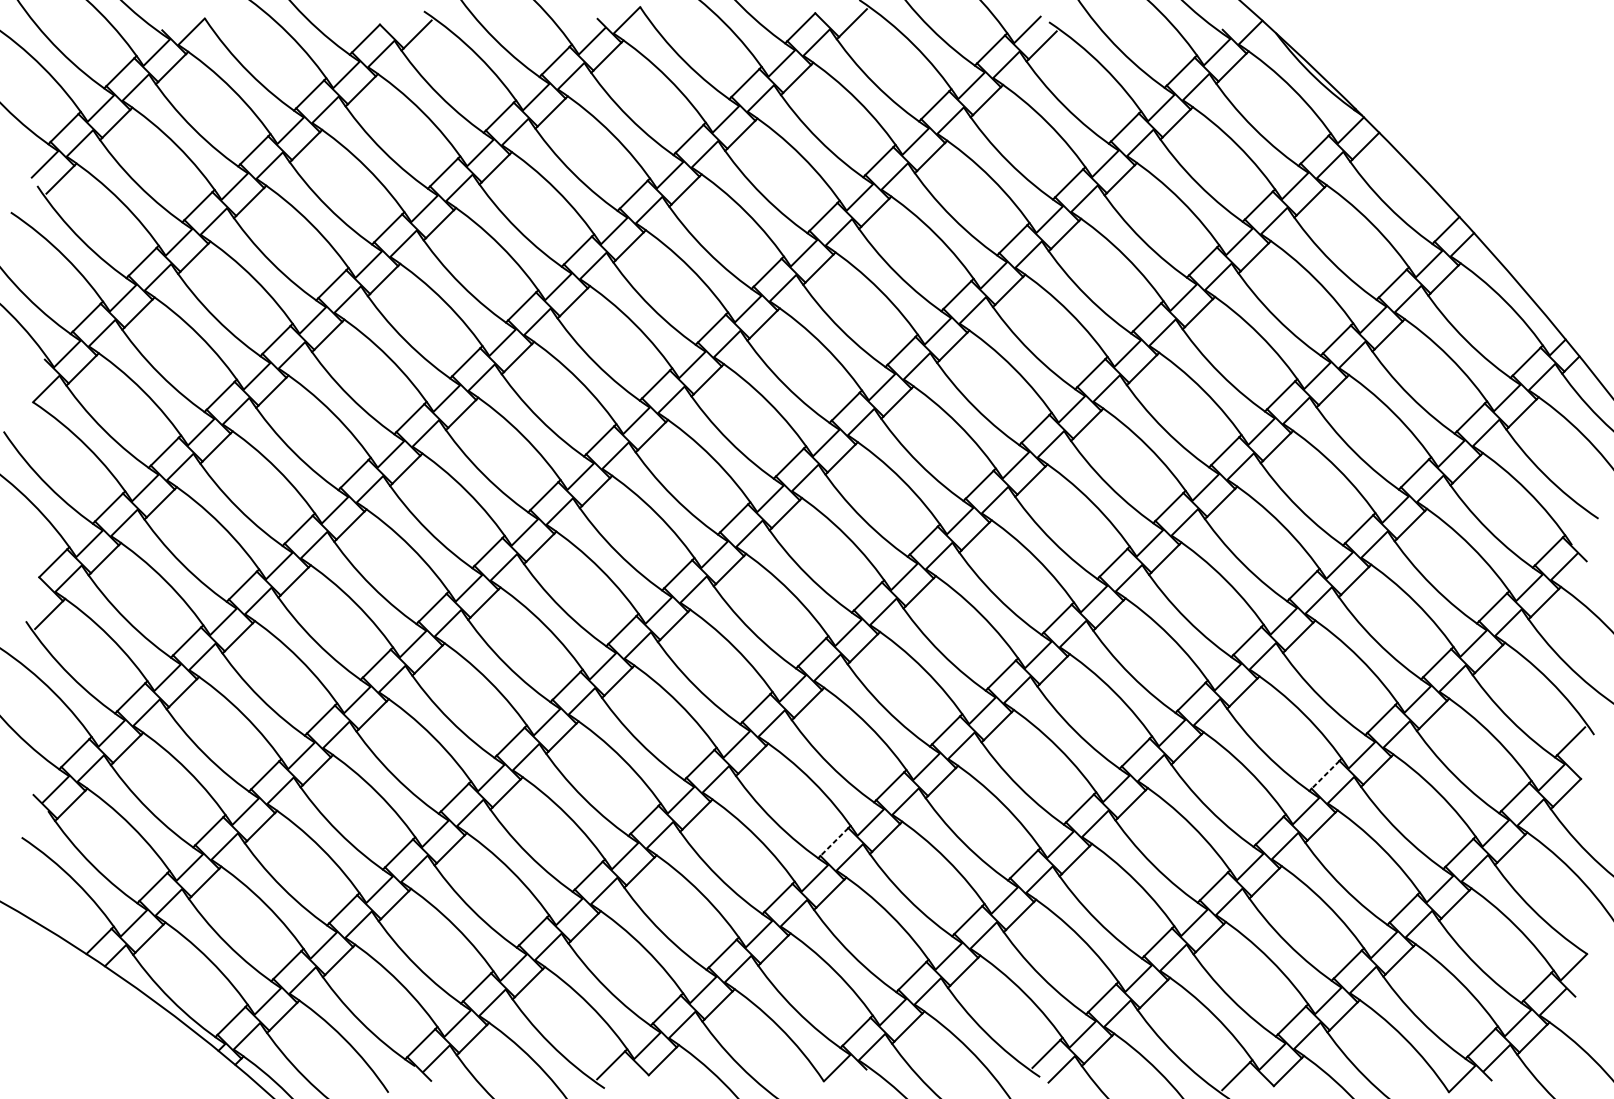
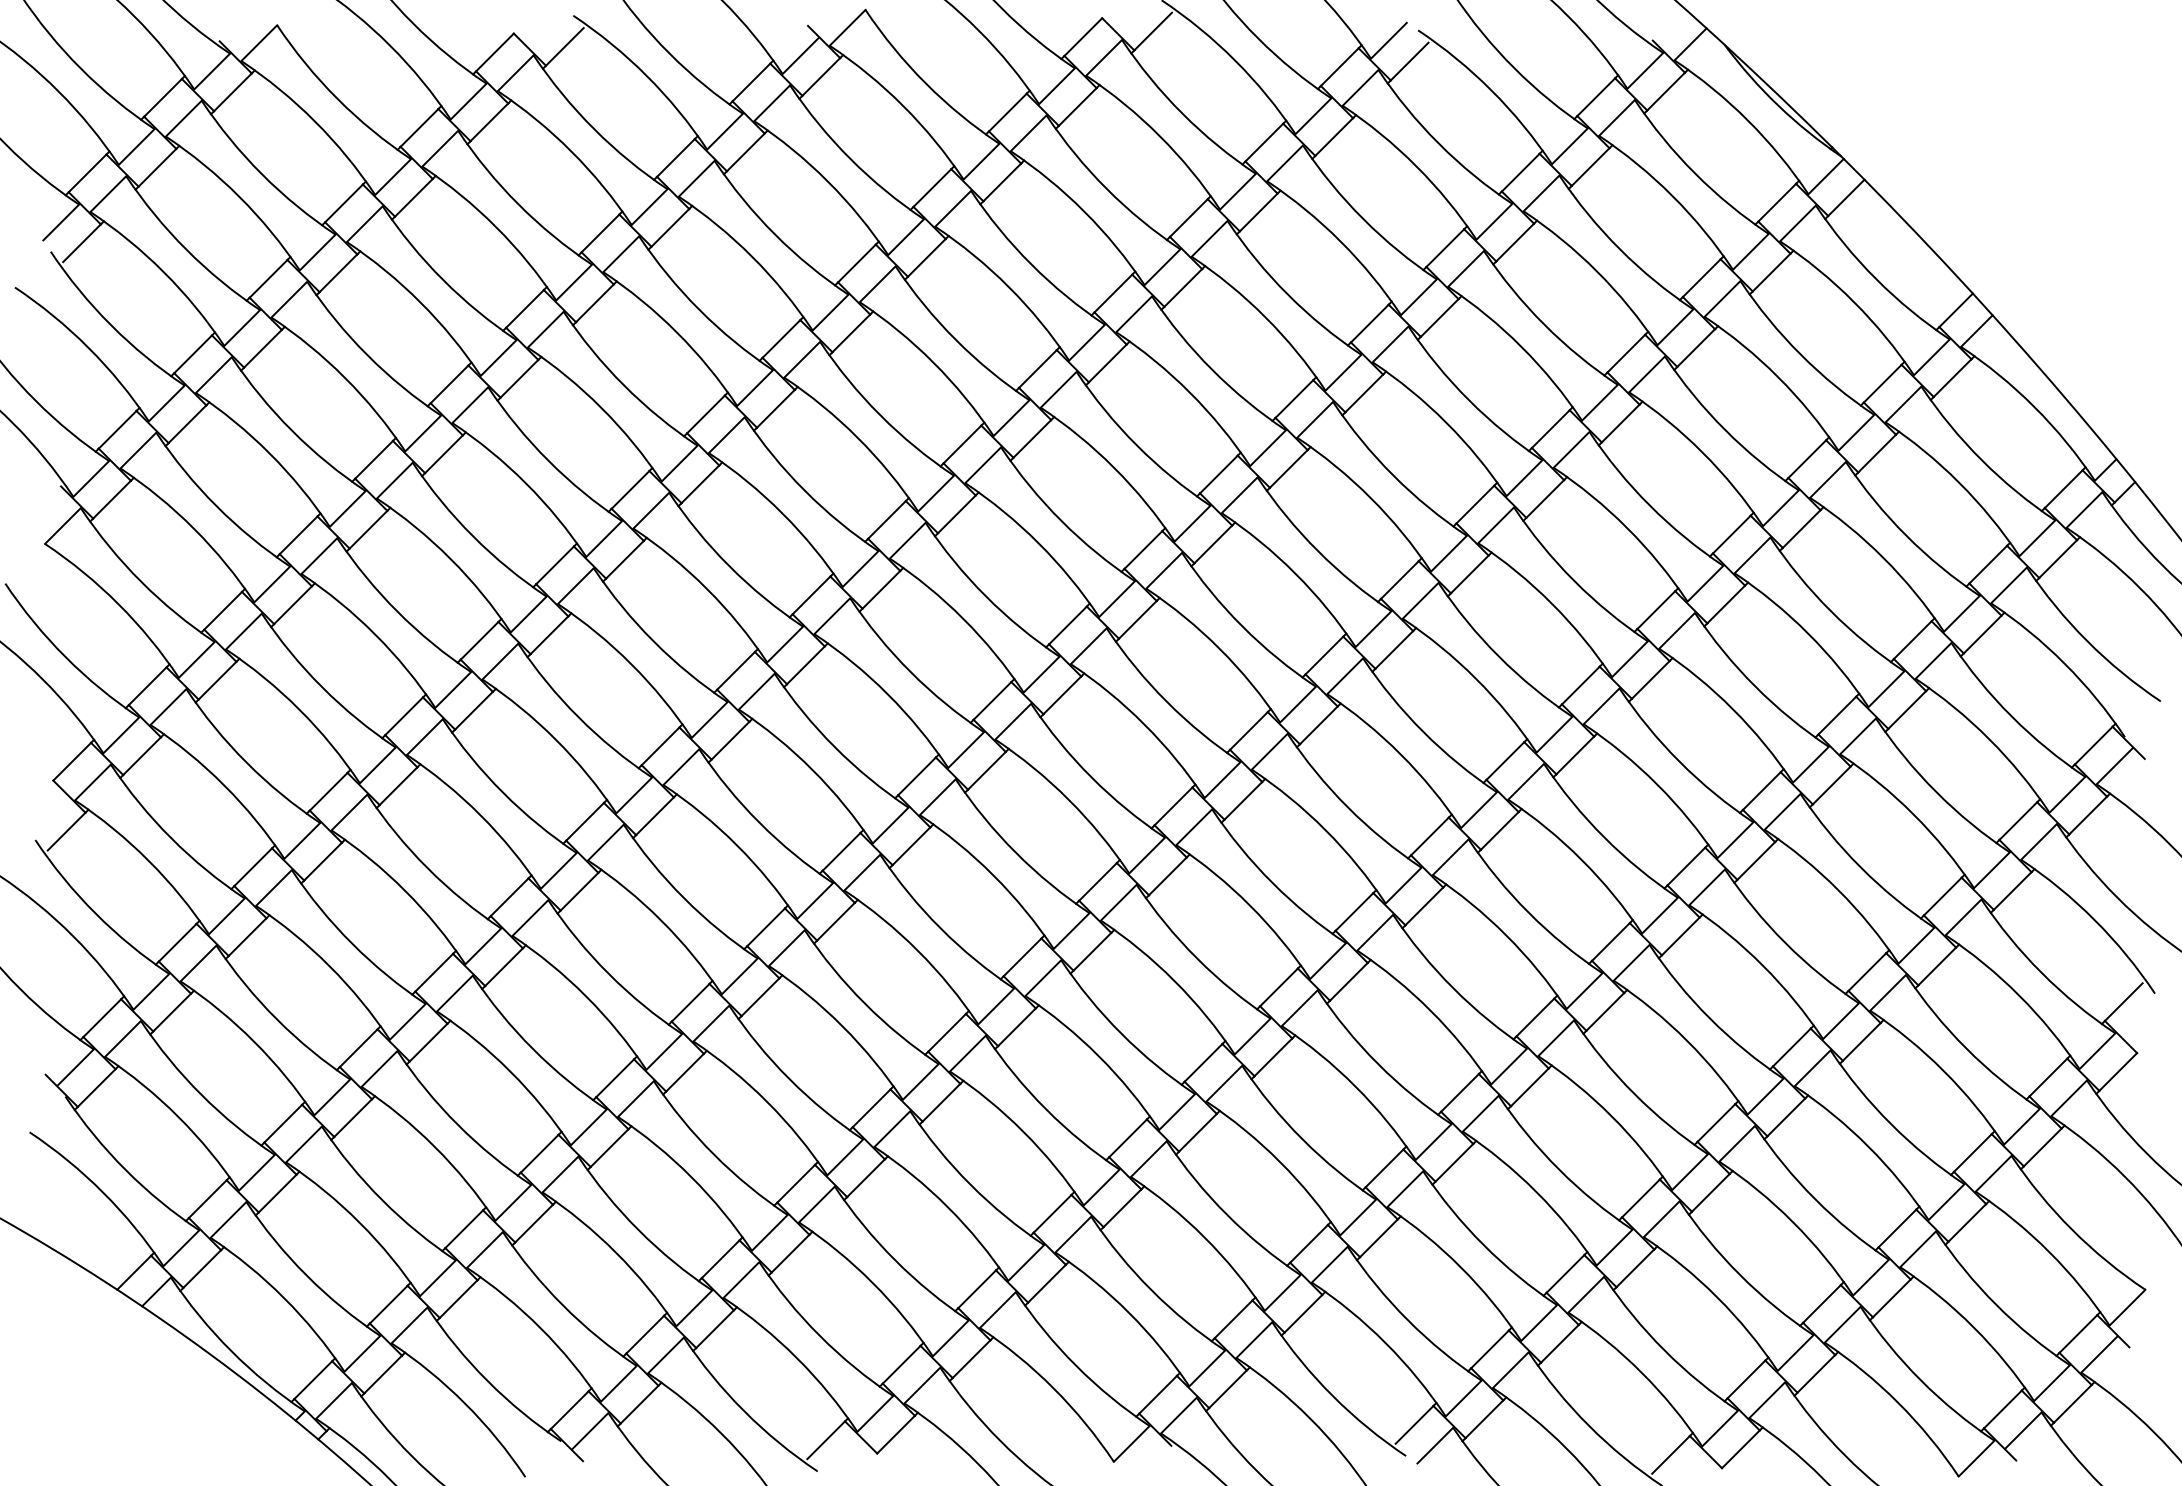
line: (1325, 774) -> (1791, 1047), dashed -> solid
line: (834, 842) -> (1128, 1138), dashed -> solid

